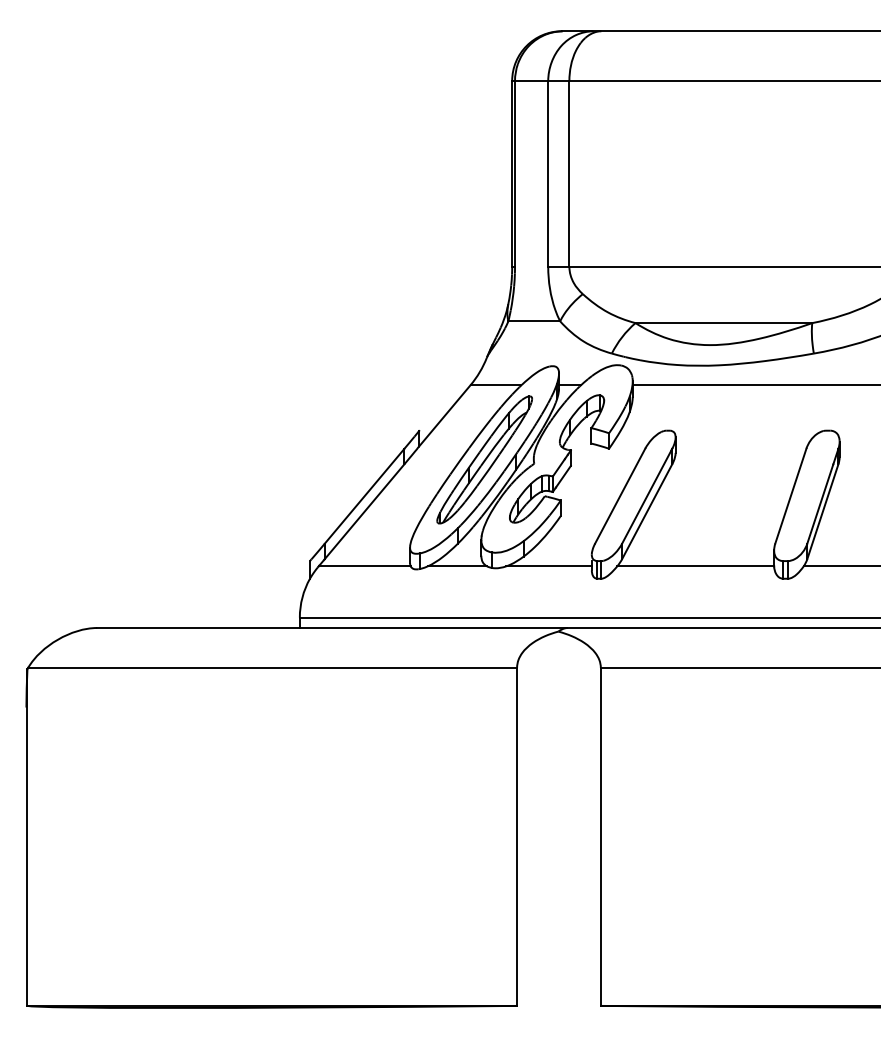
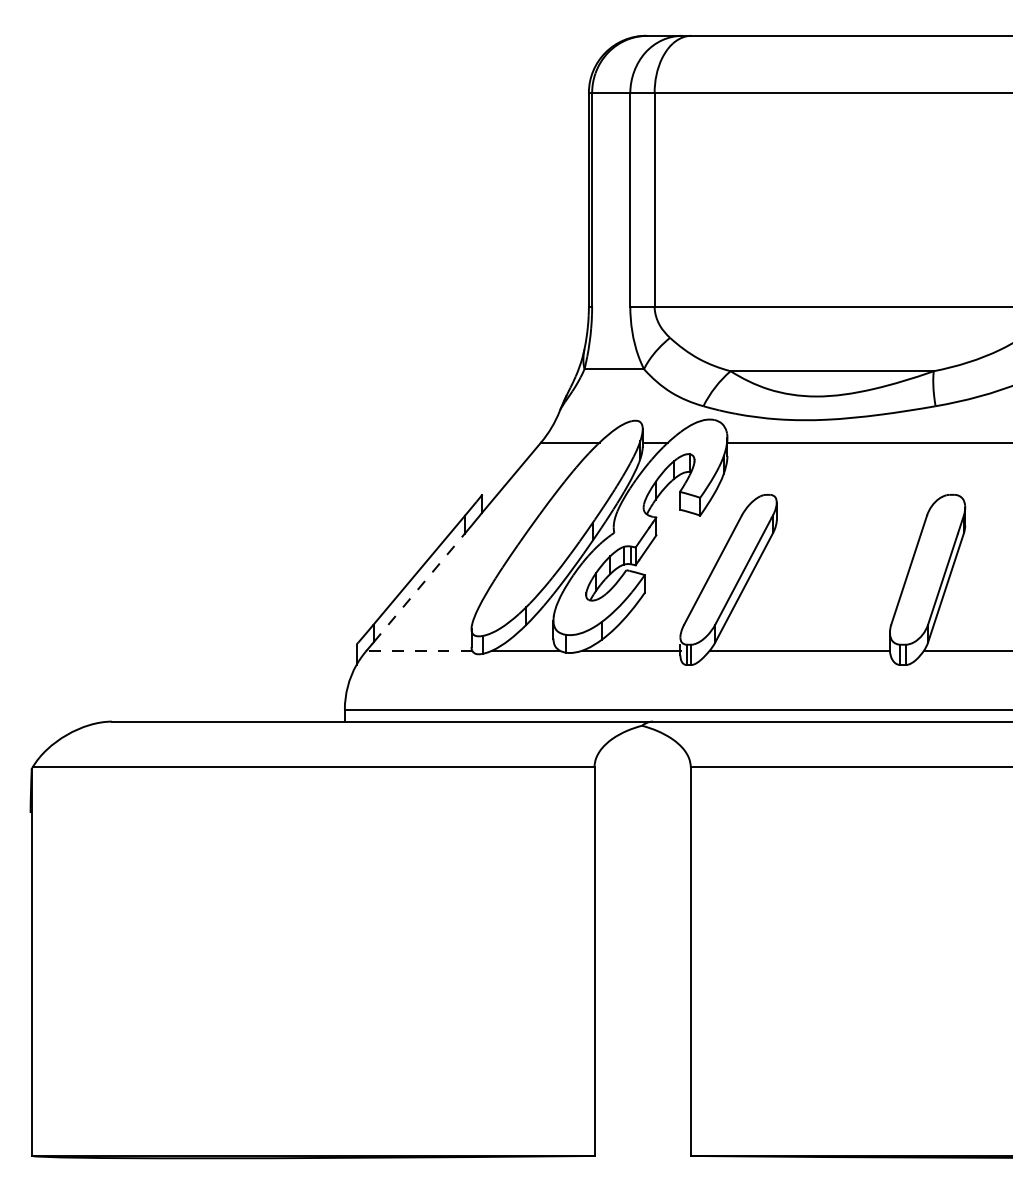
part: (484, 459) -> (556, 528), removed
line: (364, 512) -> (419, 588), solid -> dashed
line: (364, 566) -> (419, 650), solid -> dashed

